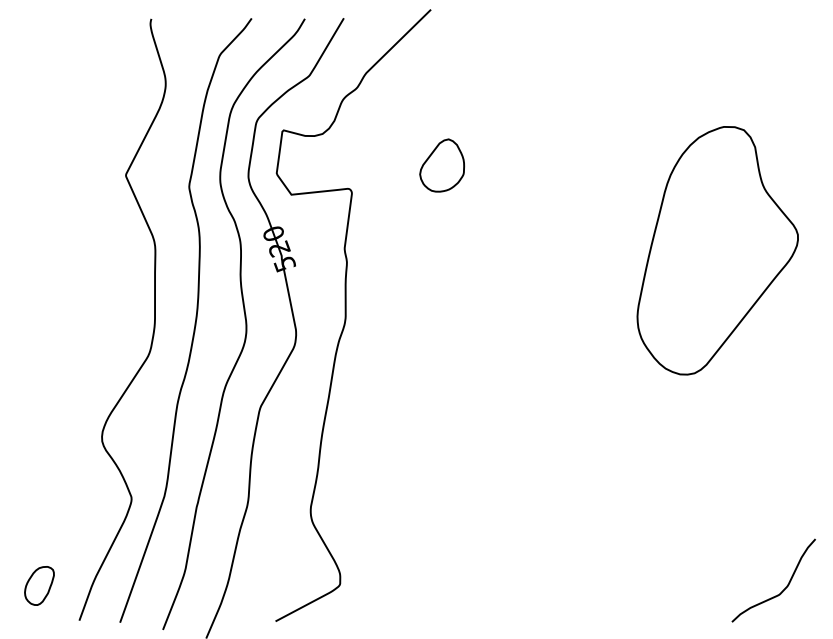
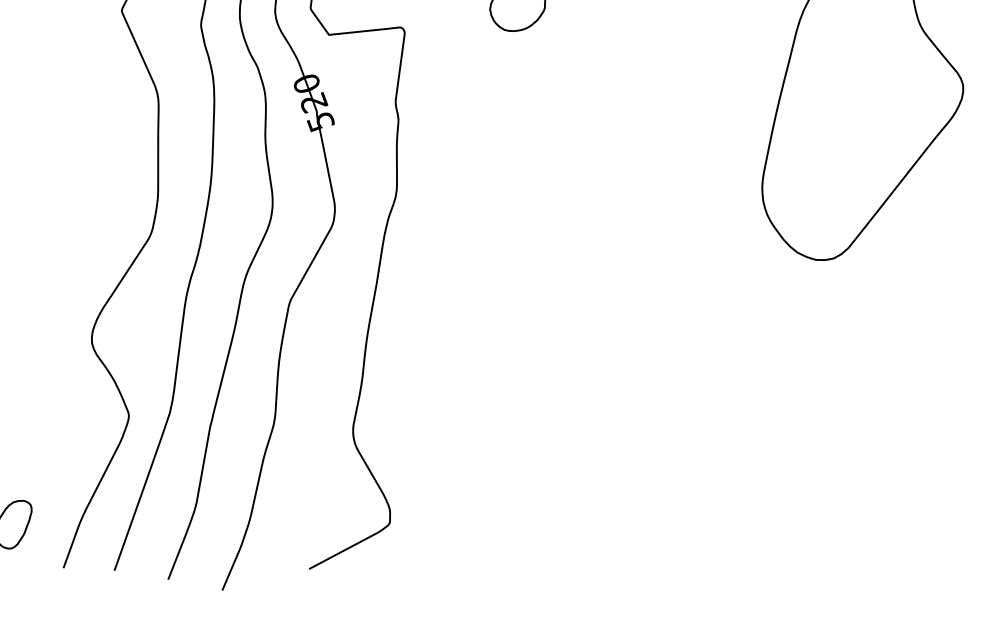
curve: (783, 589) -> (945, 529), removed

